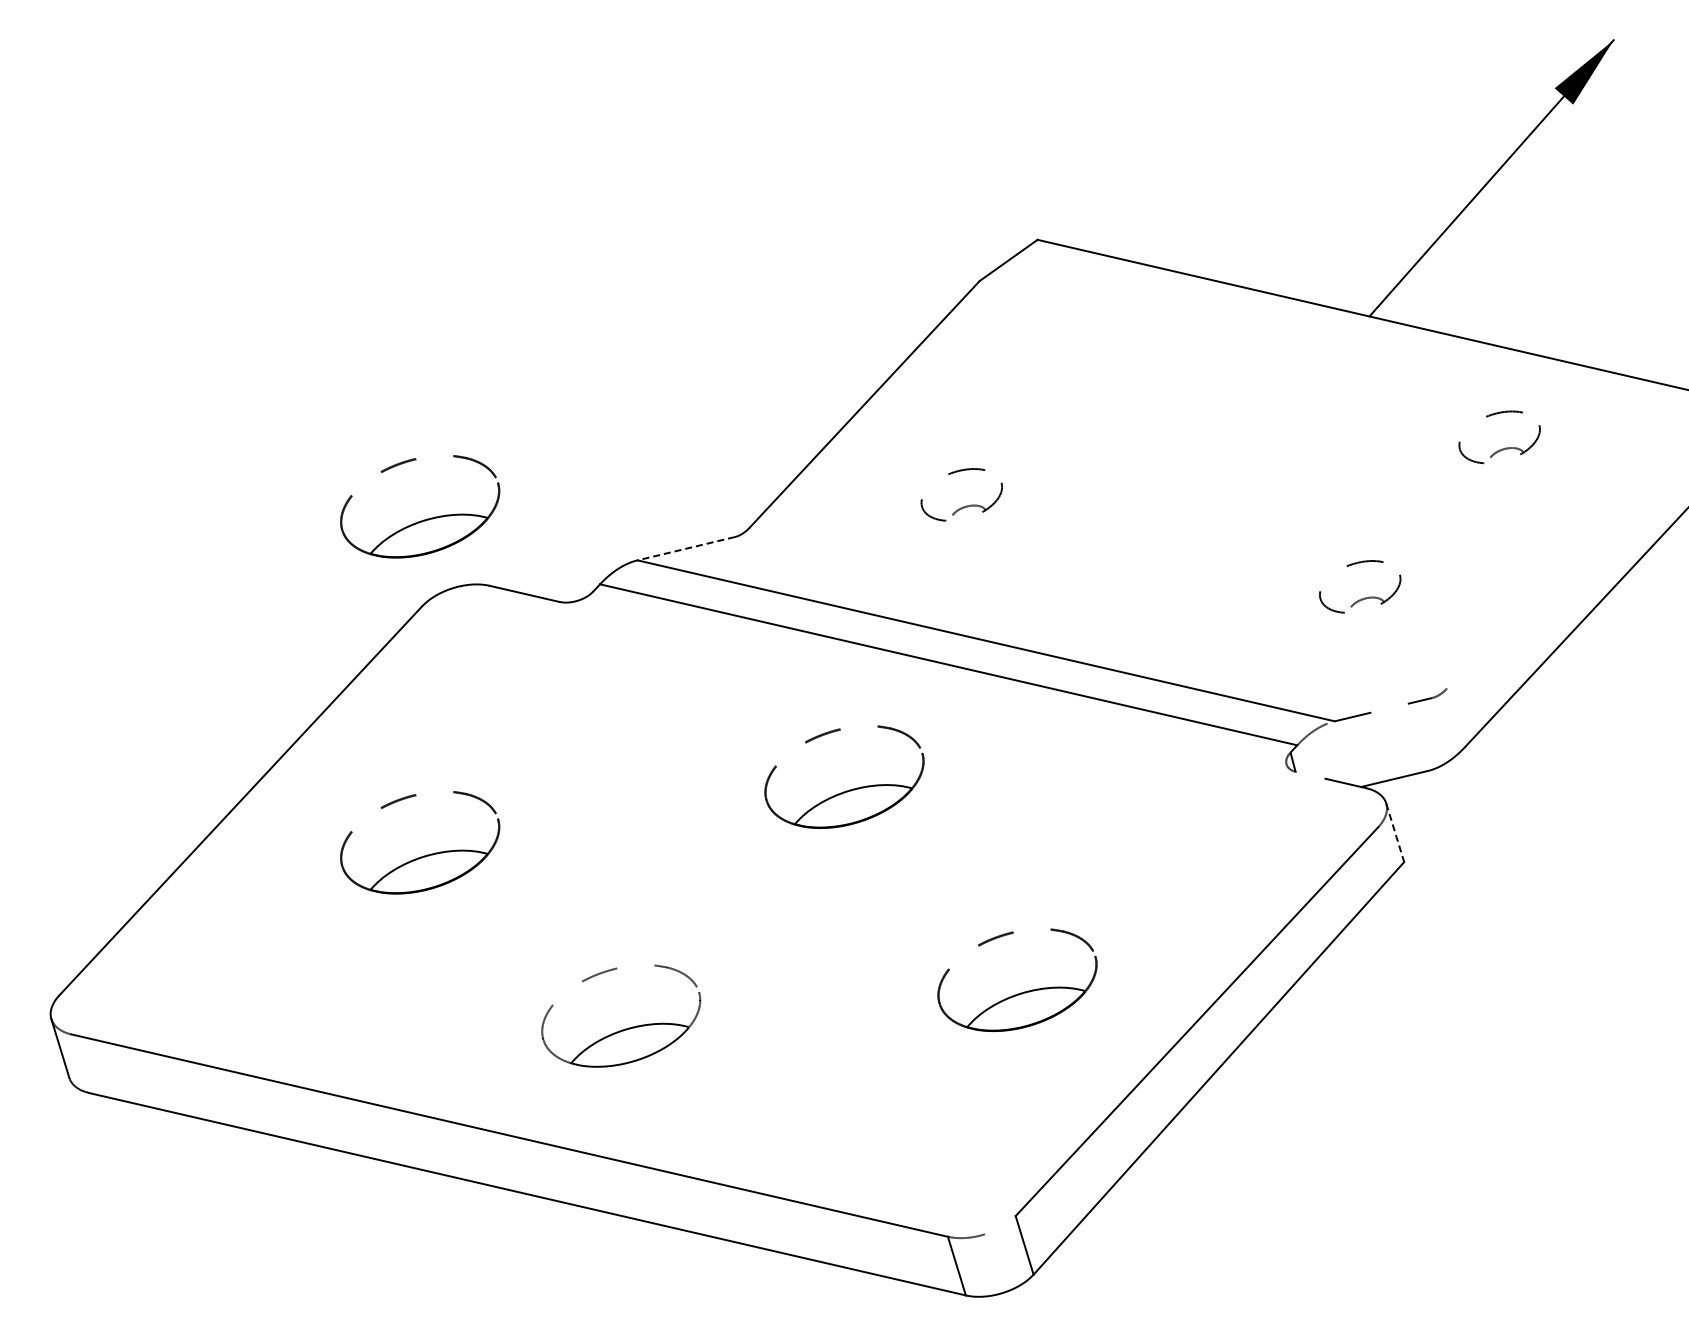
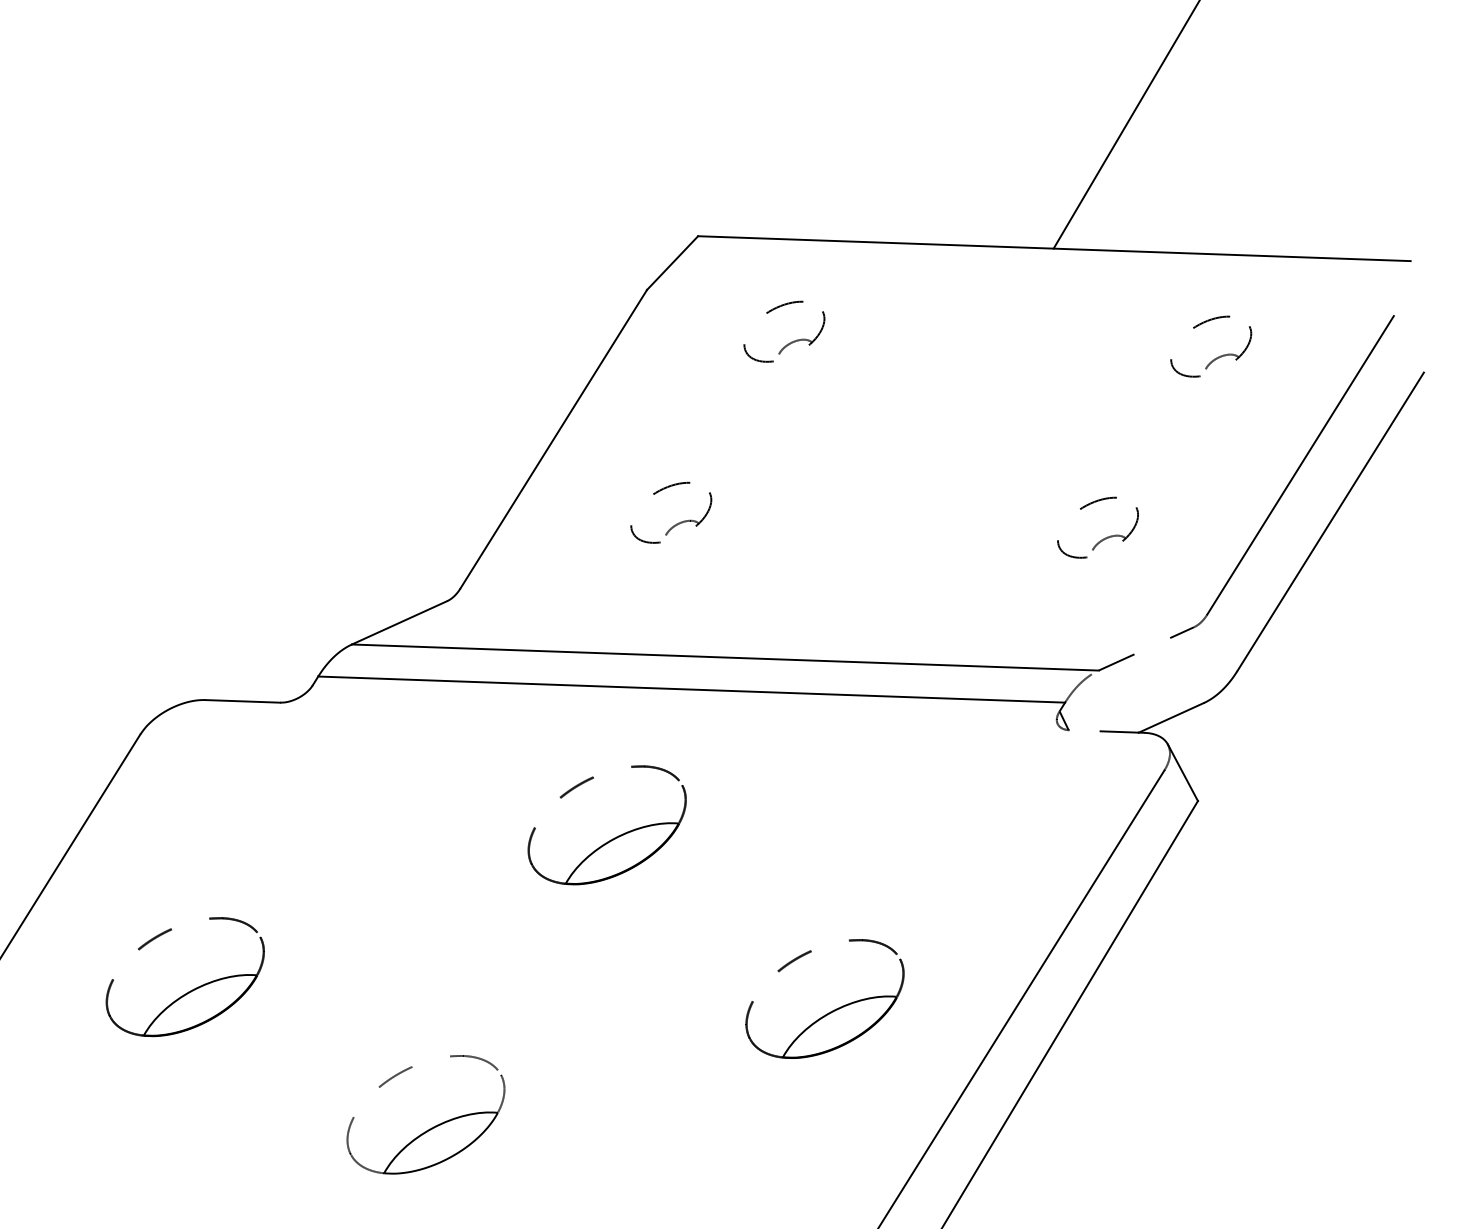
part: (1103, 356) -> (788, 342), added
part: (423, 519) -> (124, 645), removed
line: (685, 548) -> (398, 622), dashed -> solid
line: (1561, 564) -> (1299, 464), added
line: (1395, 832) -> (1183, 772), dashed -> solid

